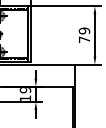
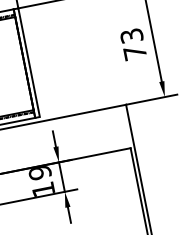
text: (84, 30) -> (131, 34), 79 -> 73

